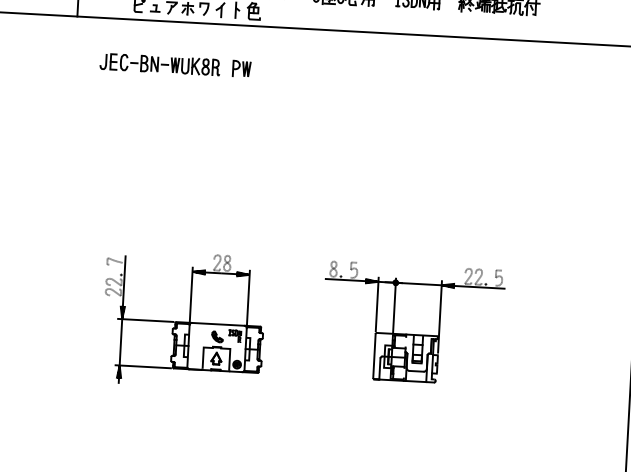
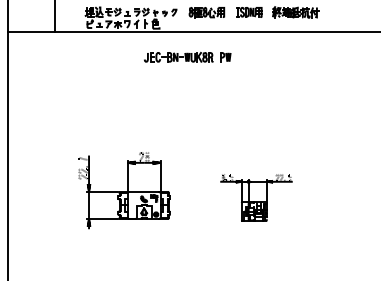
part: (175, 63) -> (187, 56), moved
part: (184, 319) -> (124, 190), moved
part: (413, 323) -> (256, 197), size x0.7

